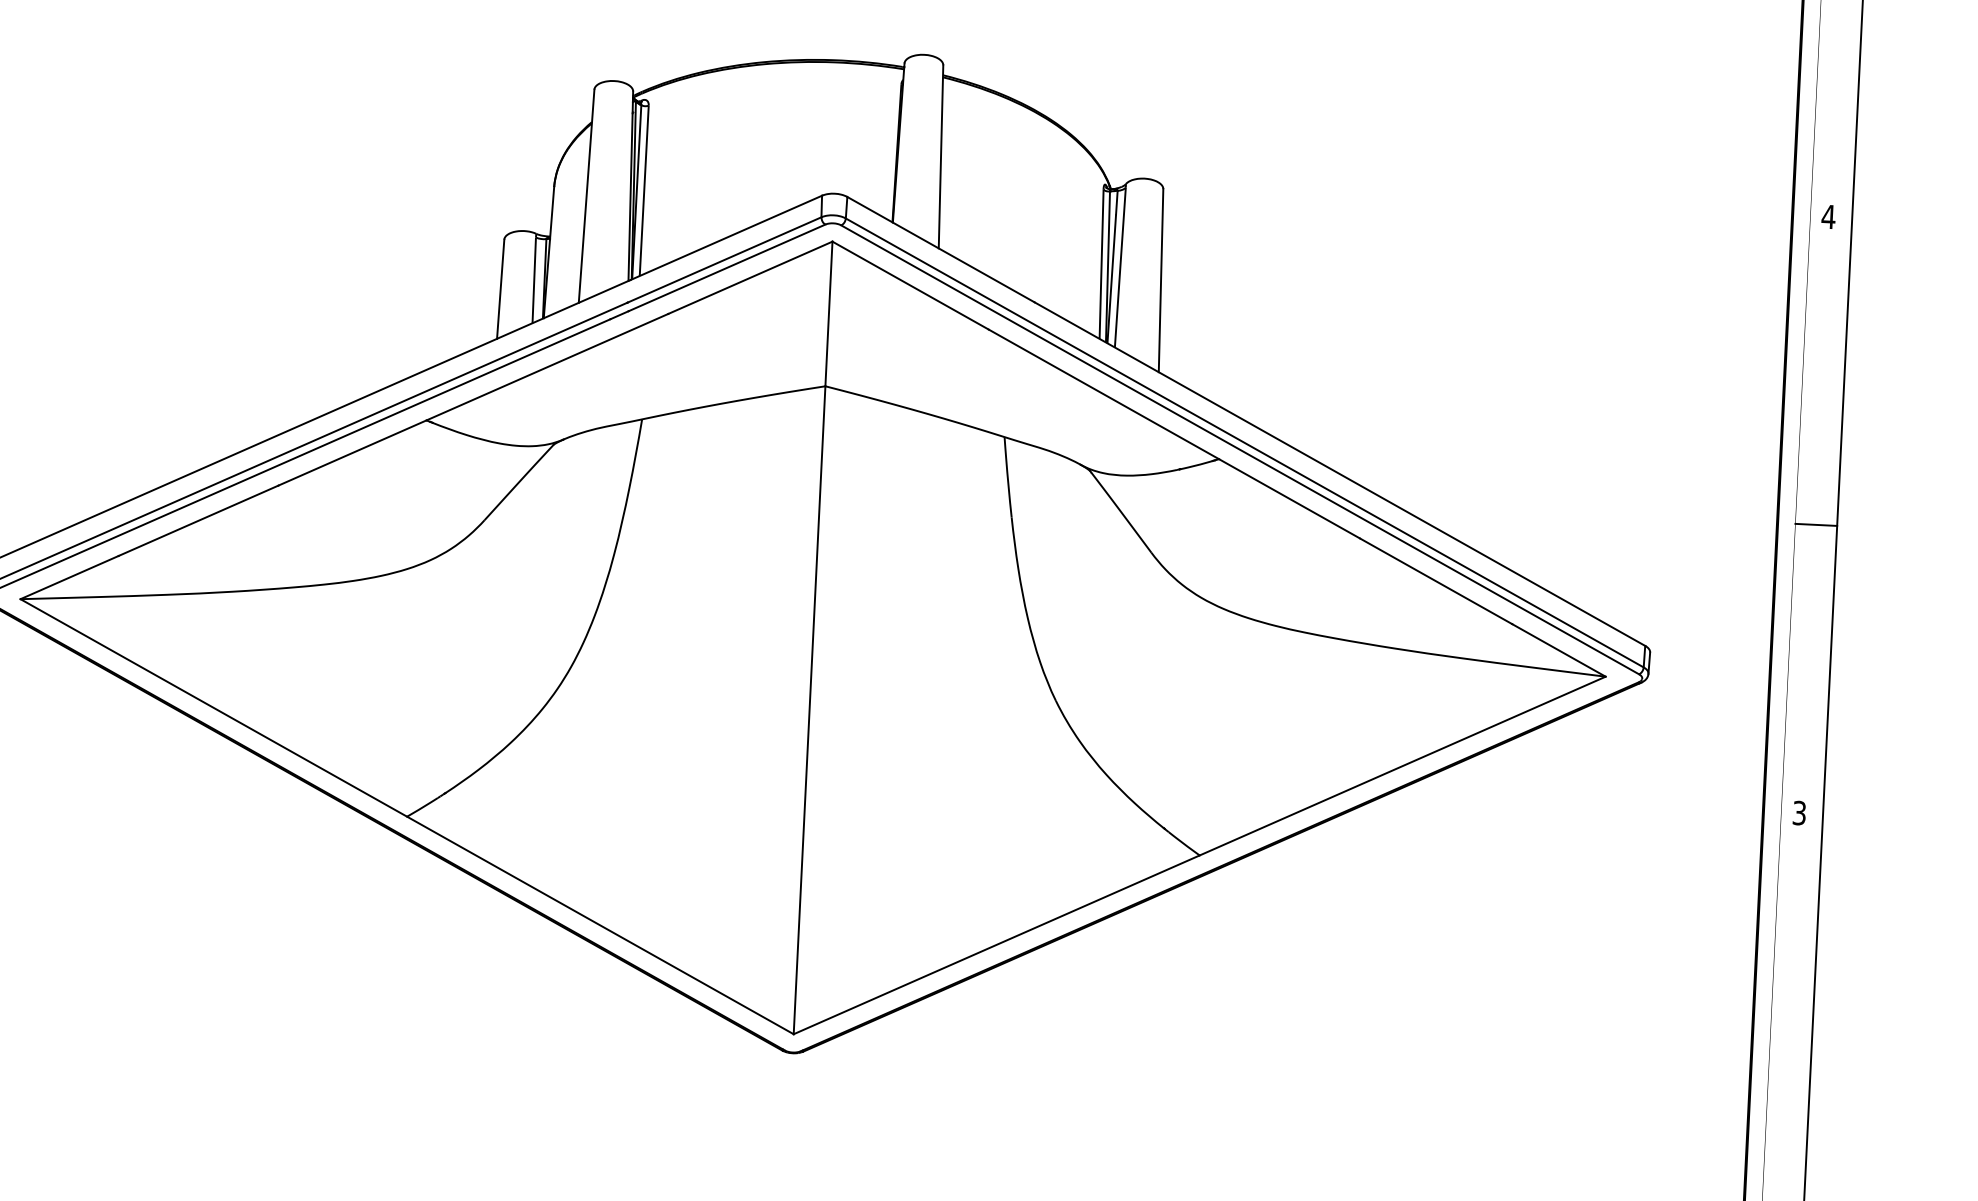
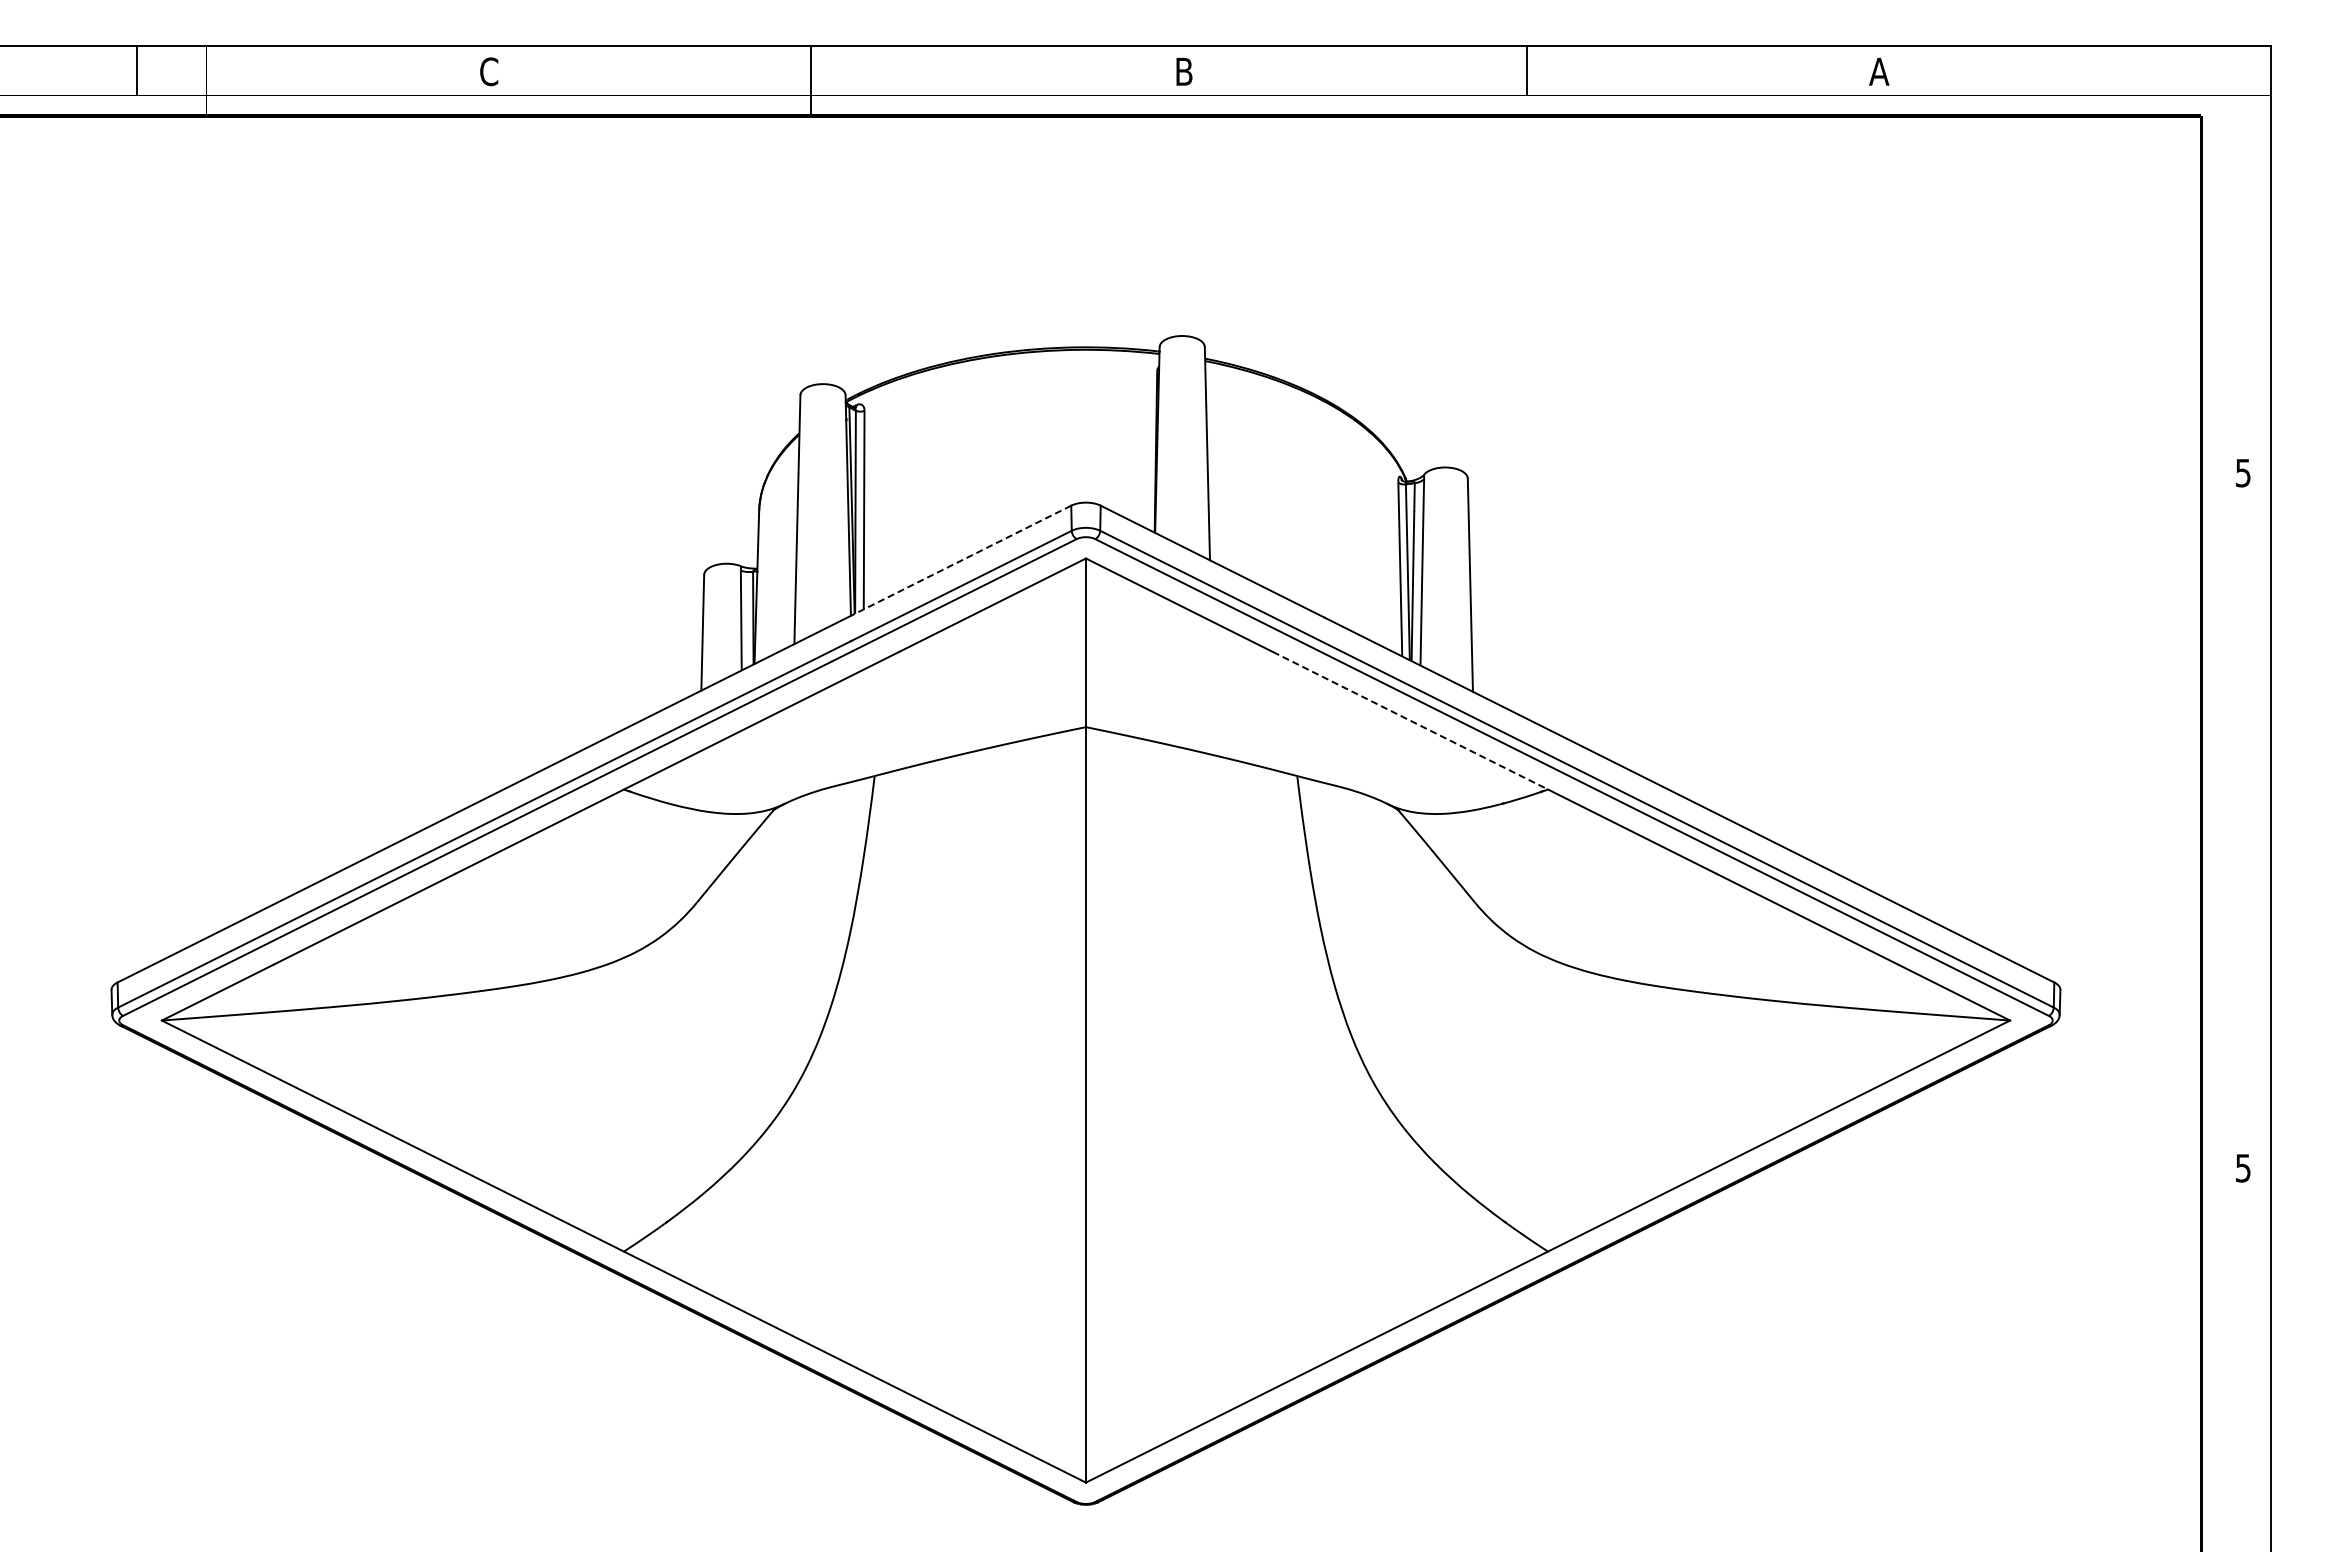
text: (1828, 217) -> (2243, 473), 4 -> 5
line: (726, 238) -> (962, 560), solid -> dashed
line: (1104, 394) -> (1410, 720), solid -> dashed
line: (1816, 525) -> (2246, 832), removed
text: (1799, 812) -> (2243, 1167), 3 -> 5

